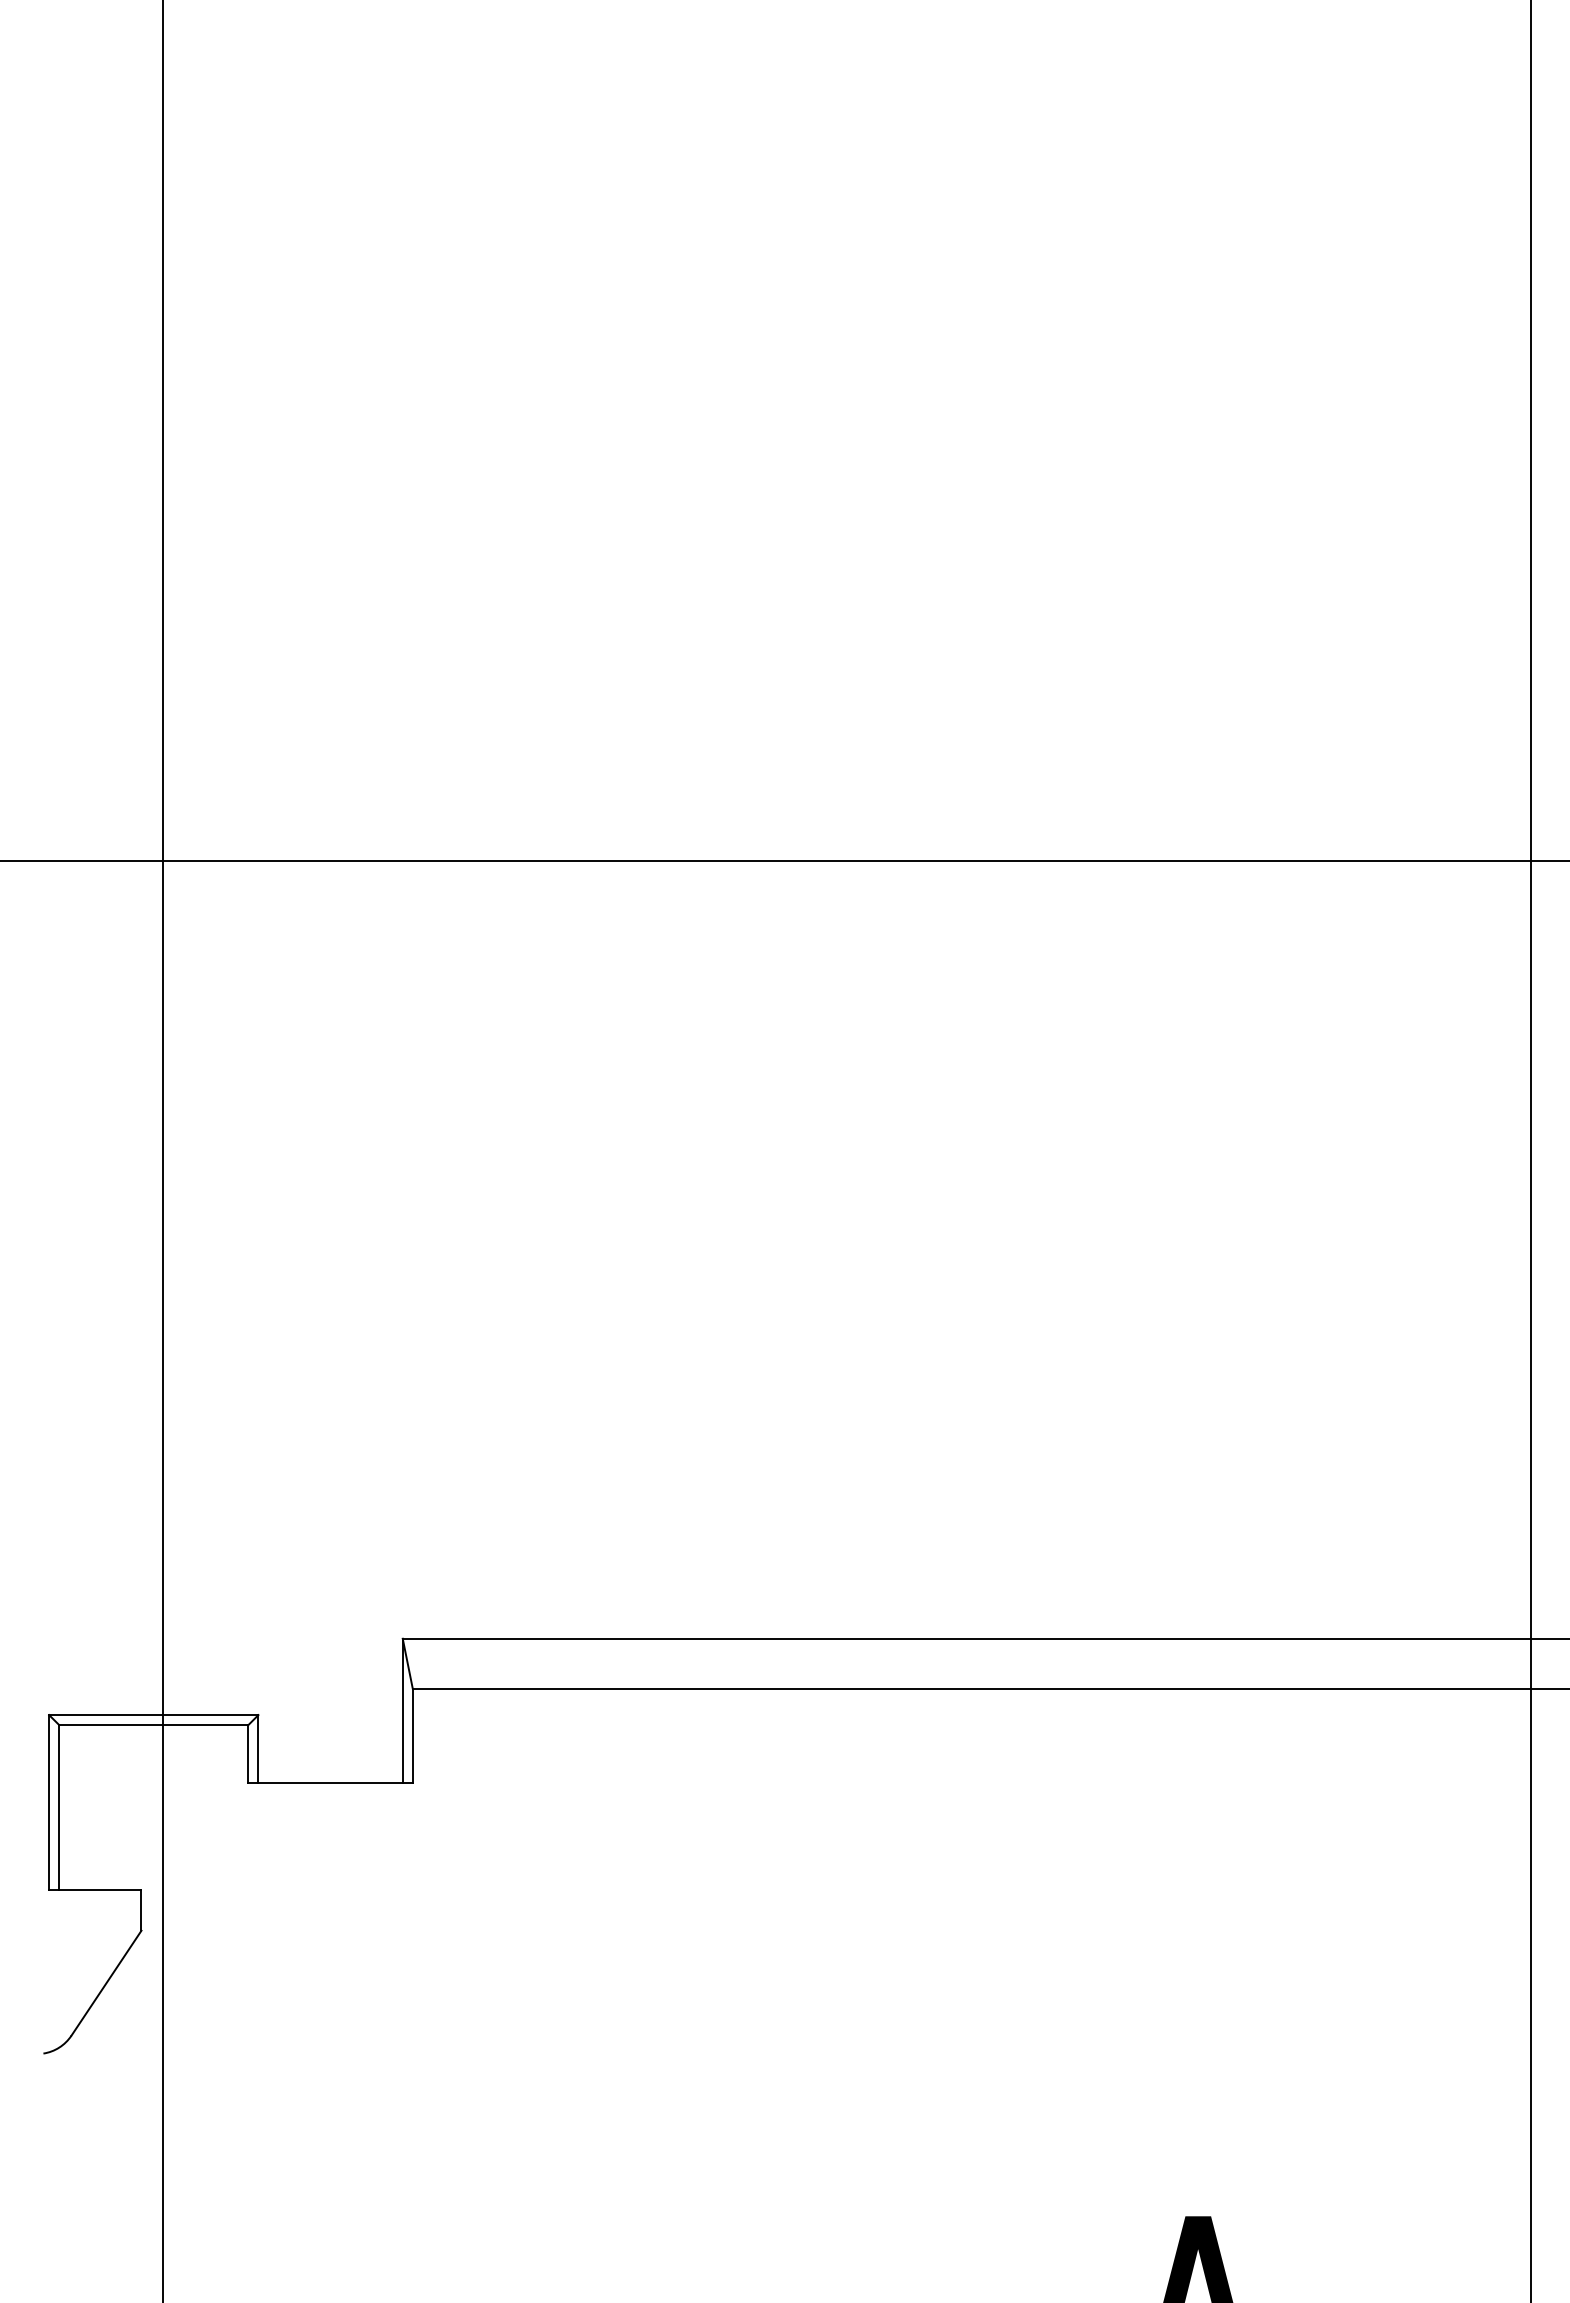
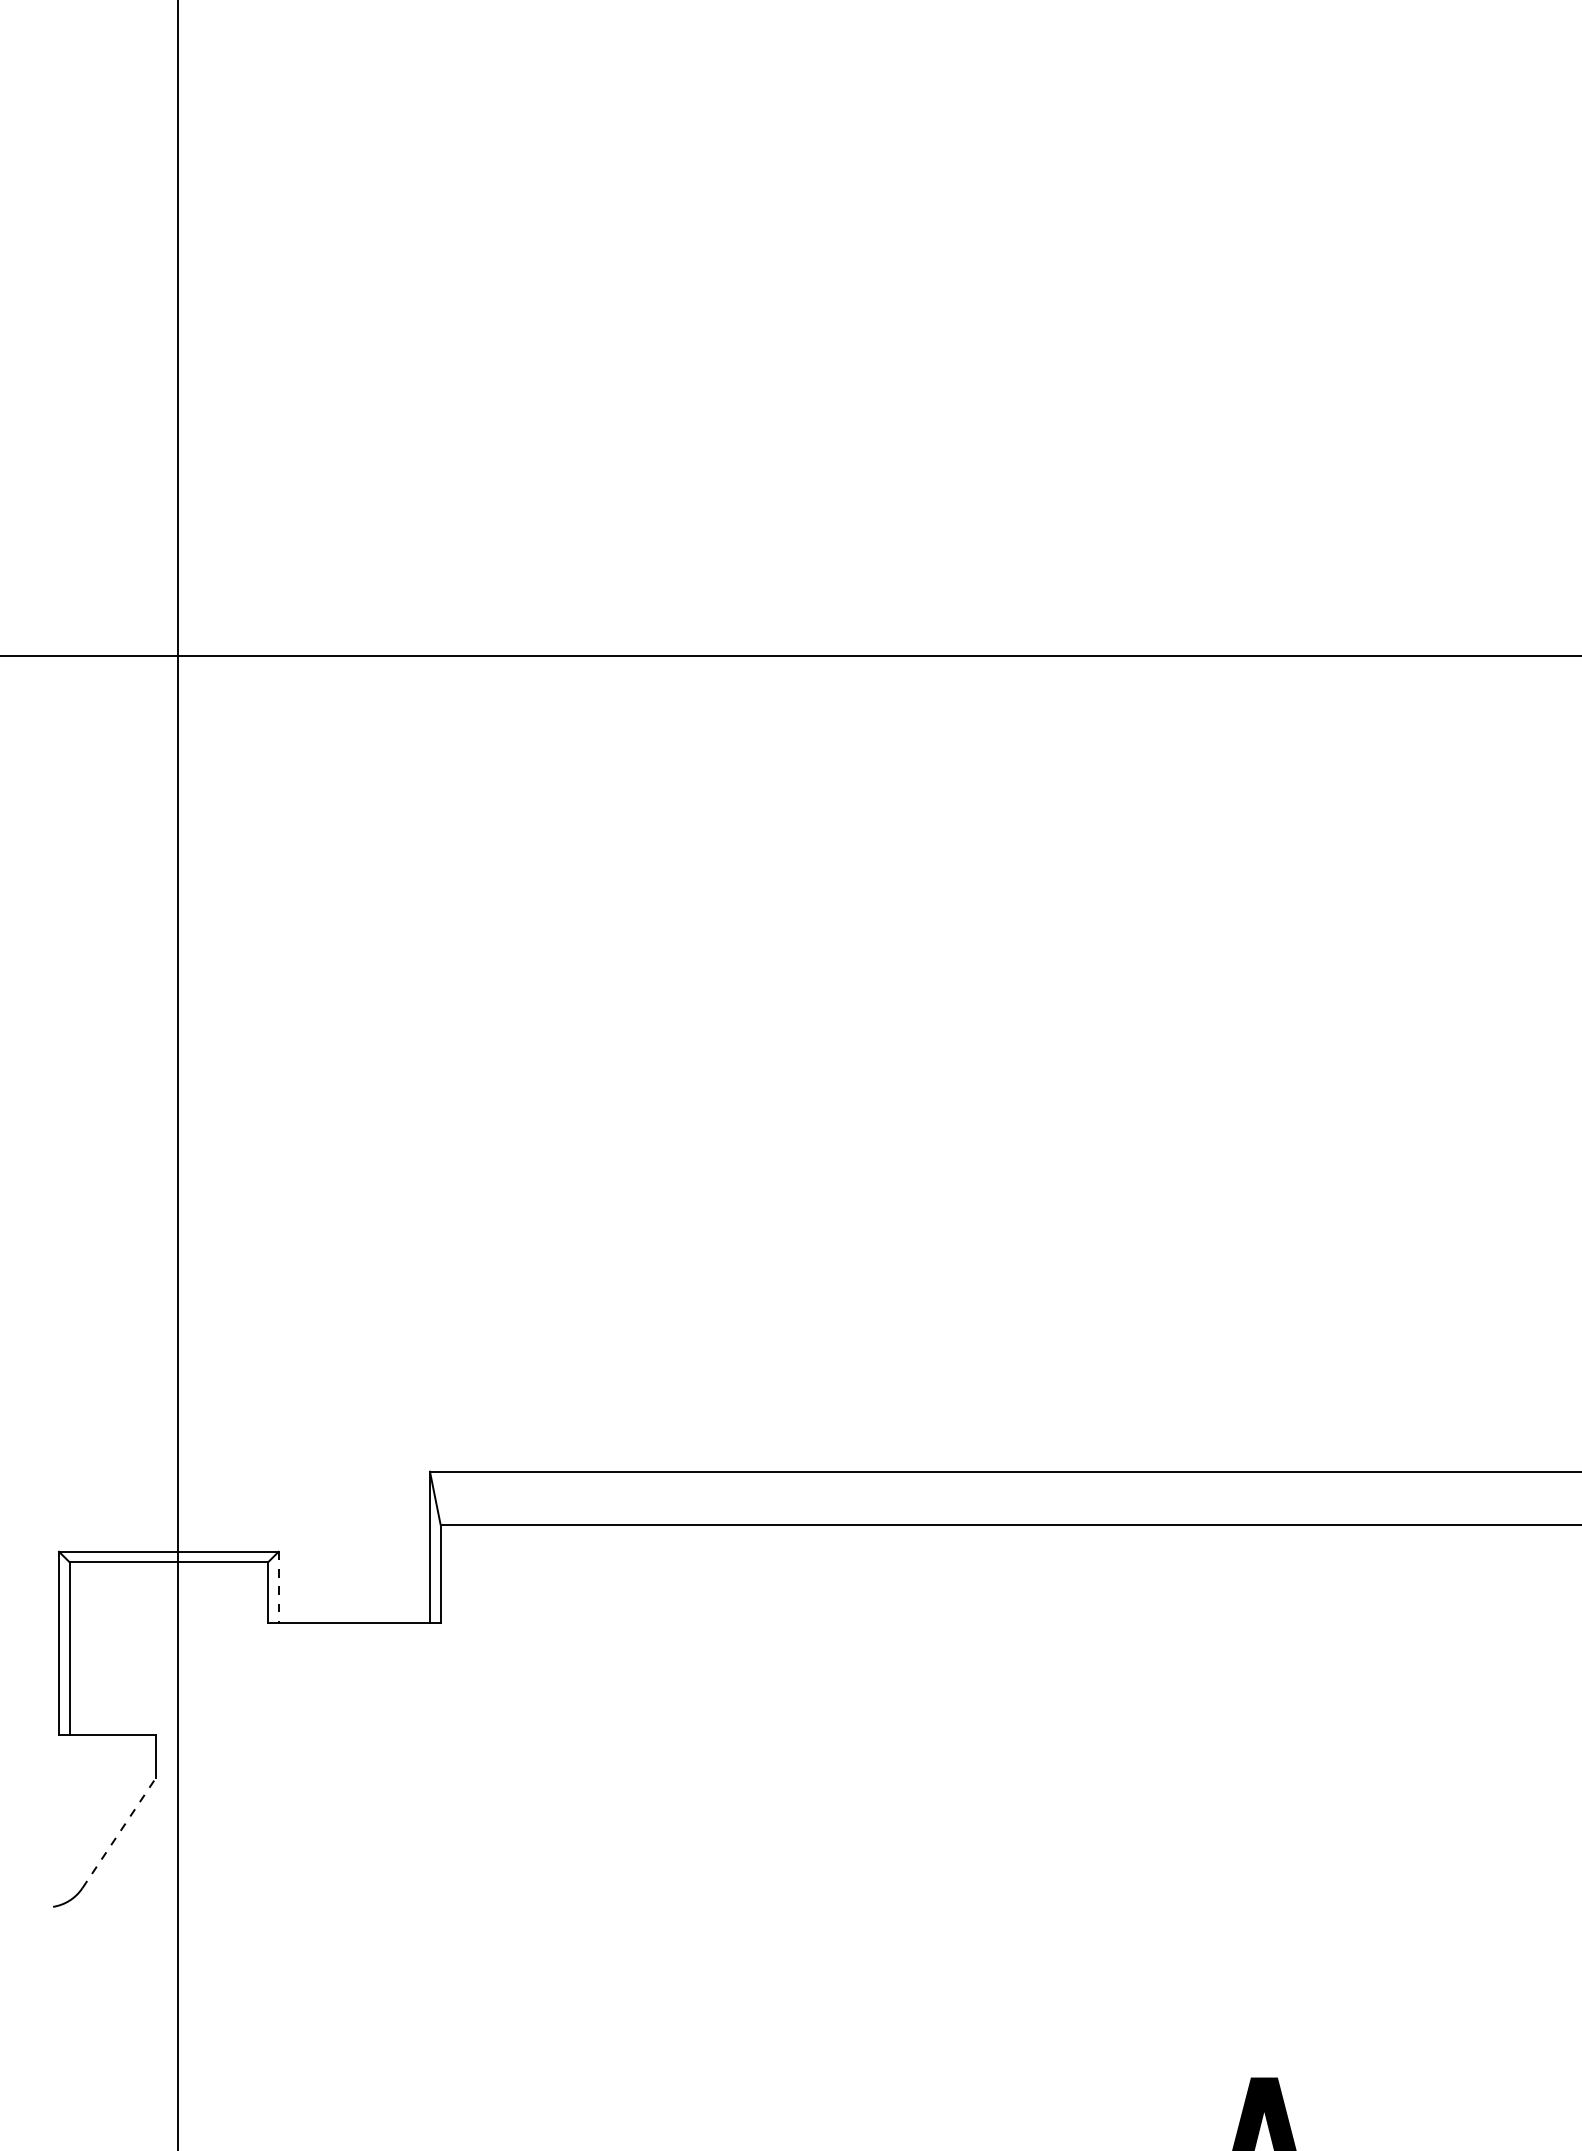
line: (258, 1748) -> (278, 1586), solid -> dashed
line: (106, 1982) -> (119, 1832), solid -> dashed

